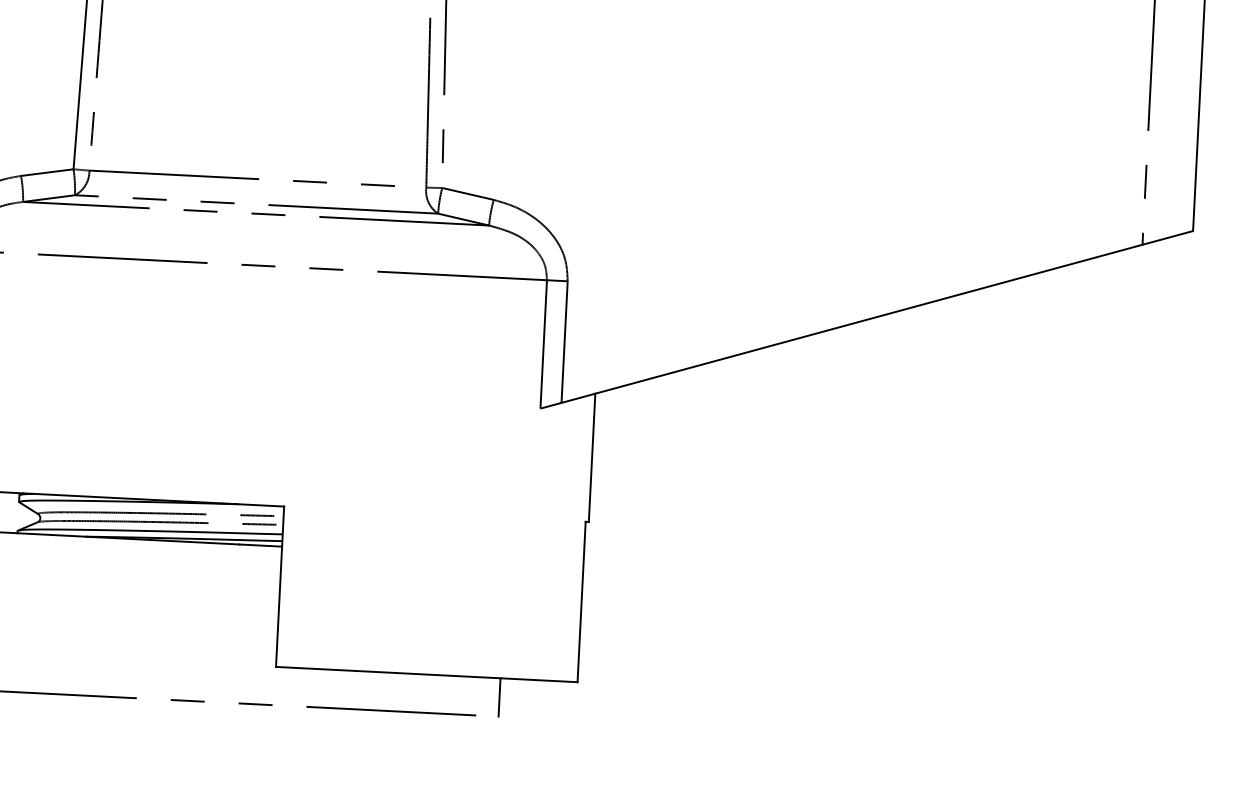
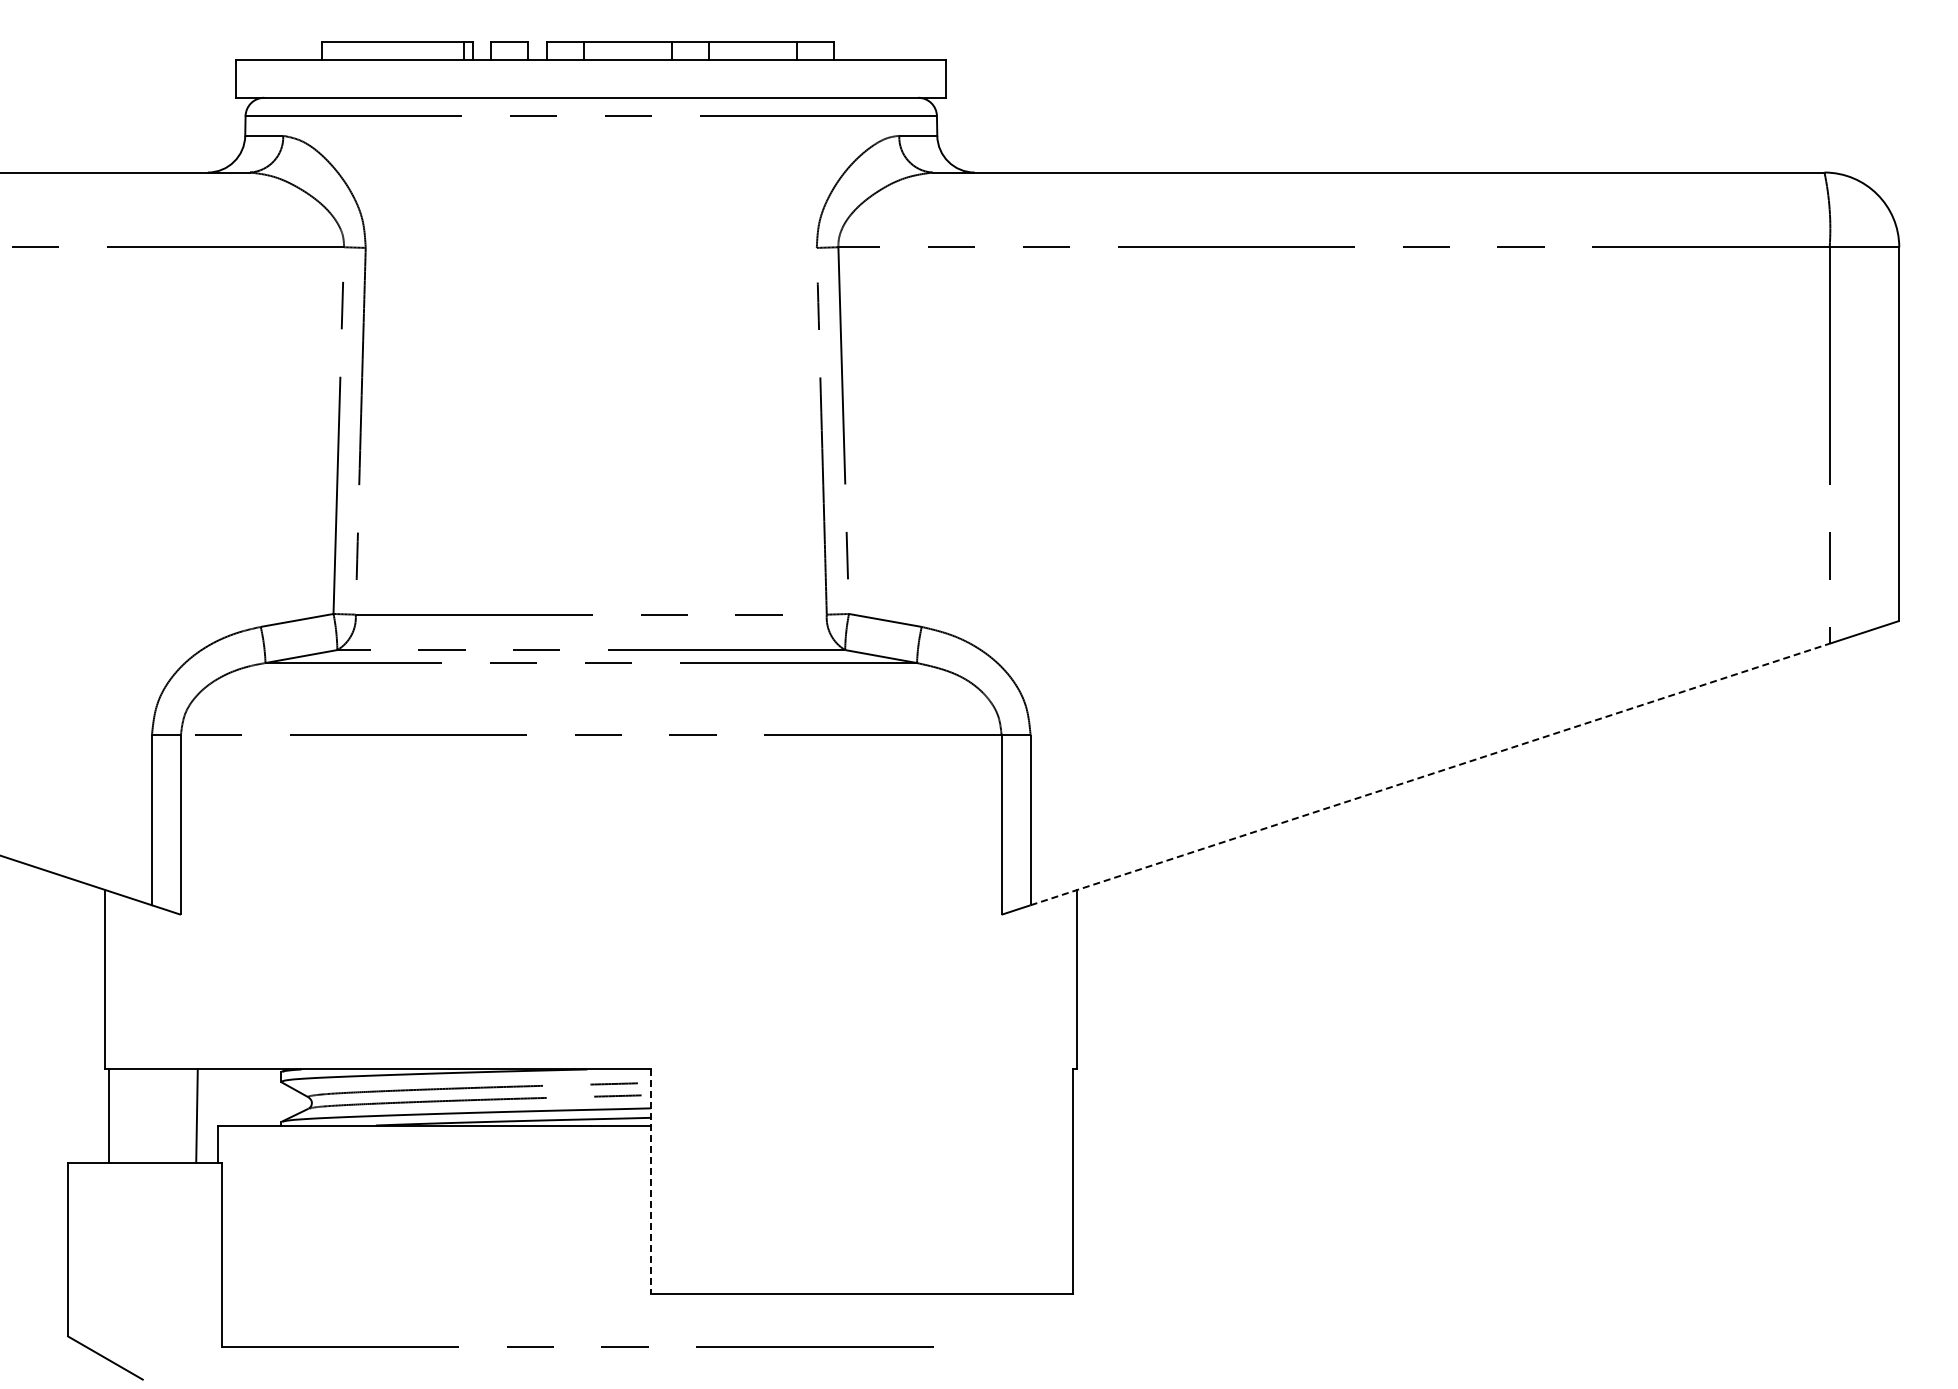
line: (852, 323) -> (1430, 774), solid -> dashed
line: (280, 587) -> (651, 1182), solid -> dashed
line: (499, 697) -> (964, 1320), removed

